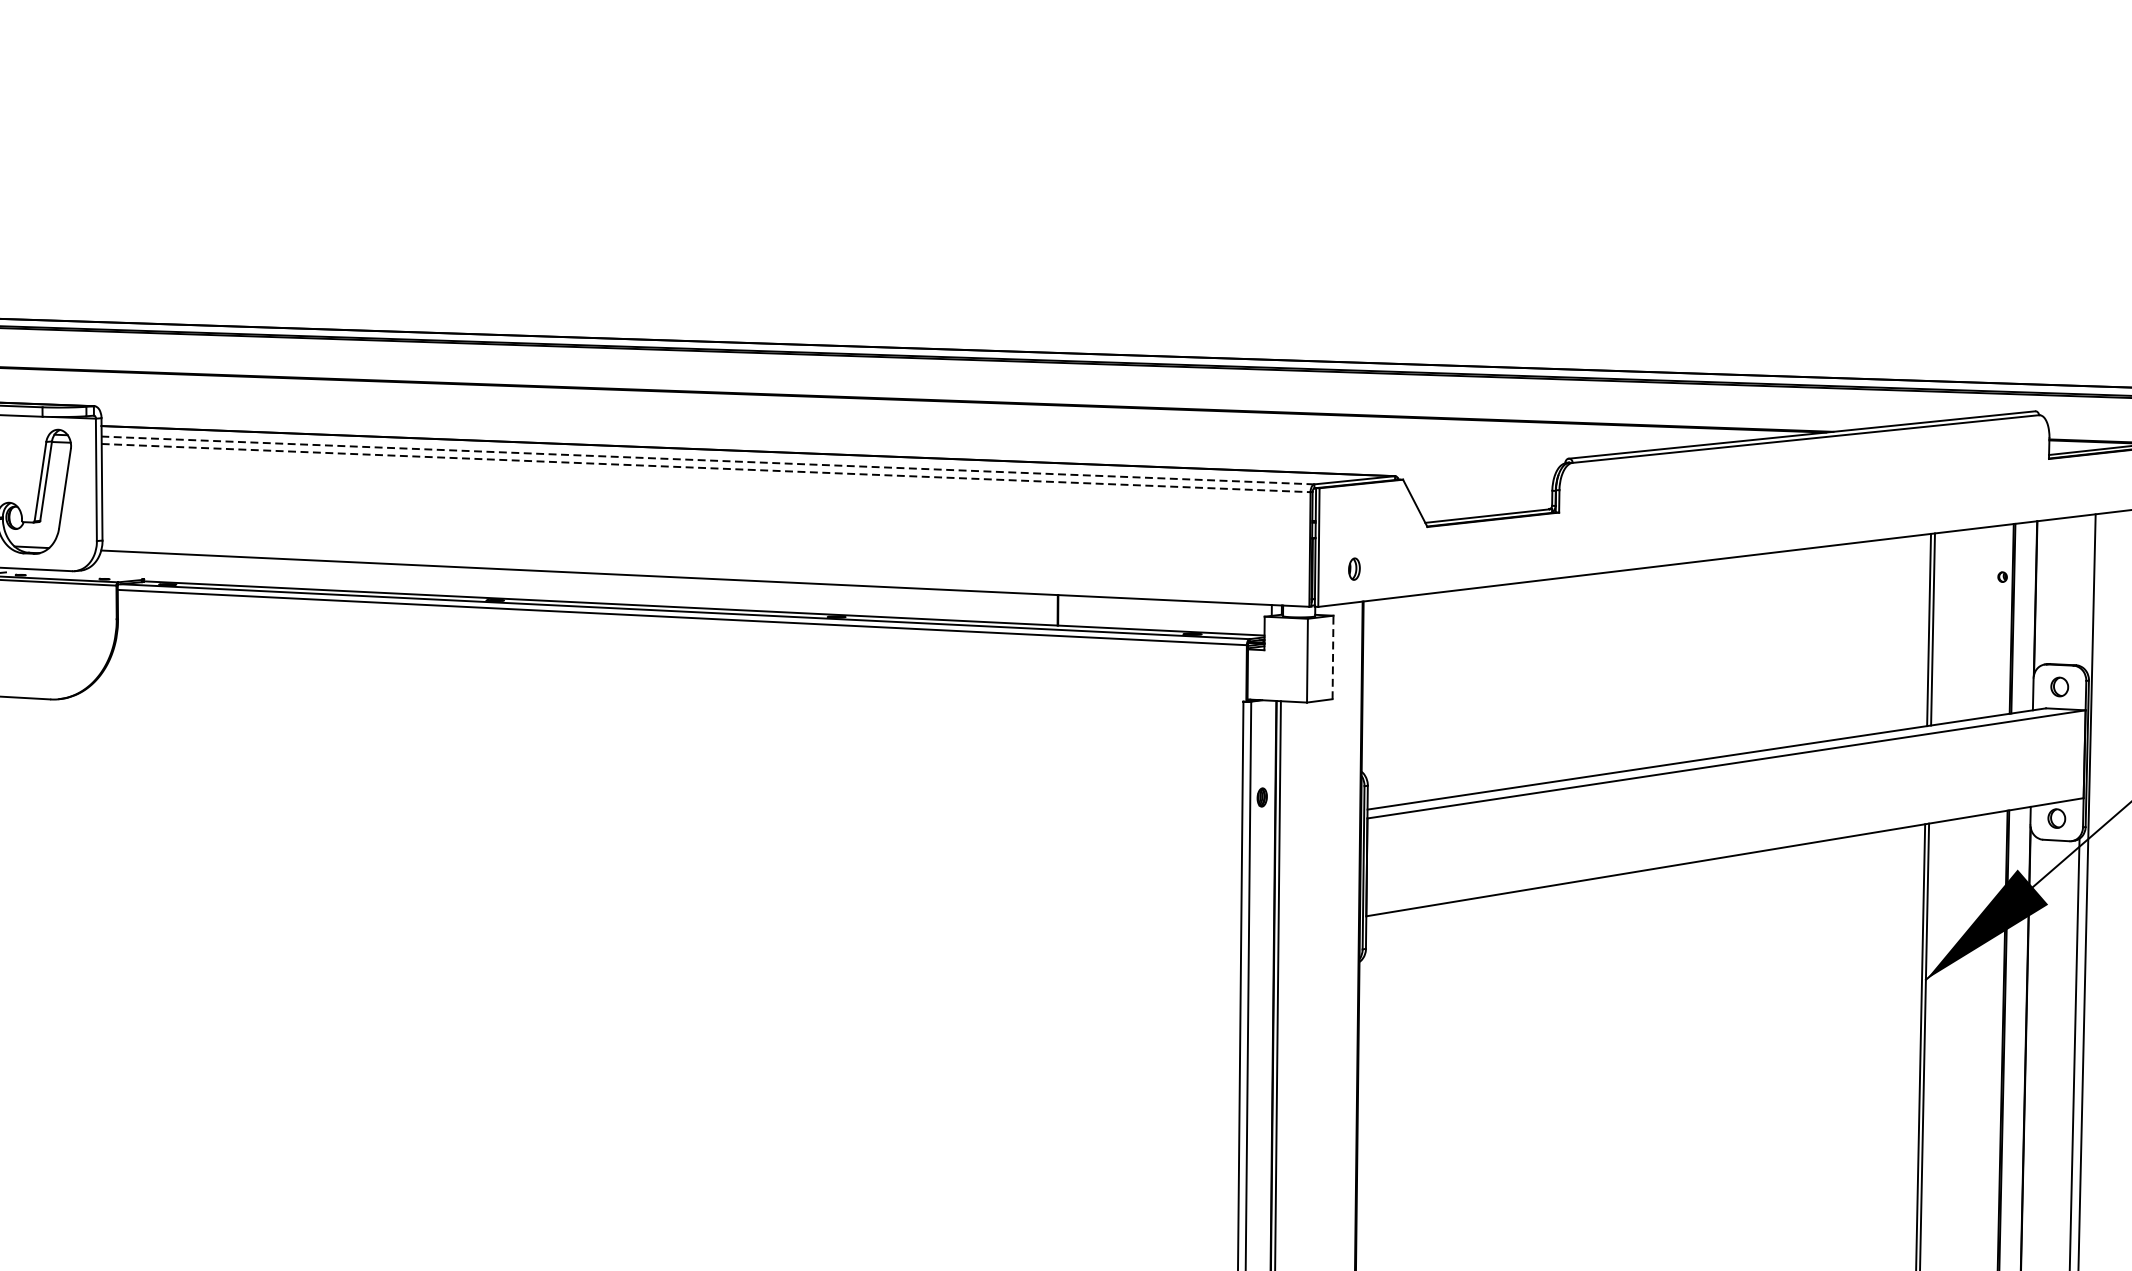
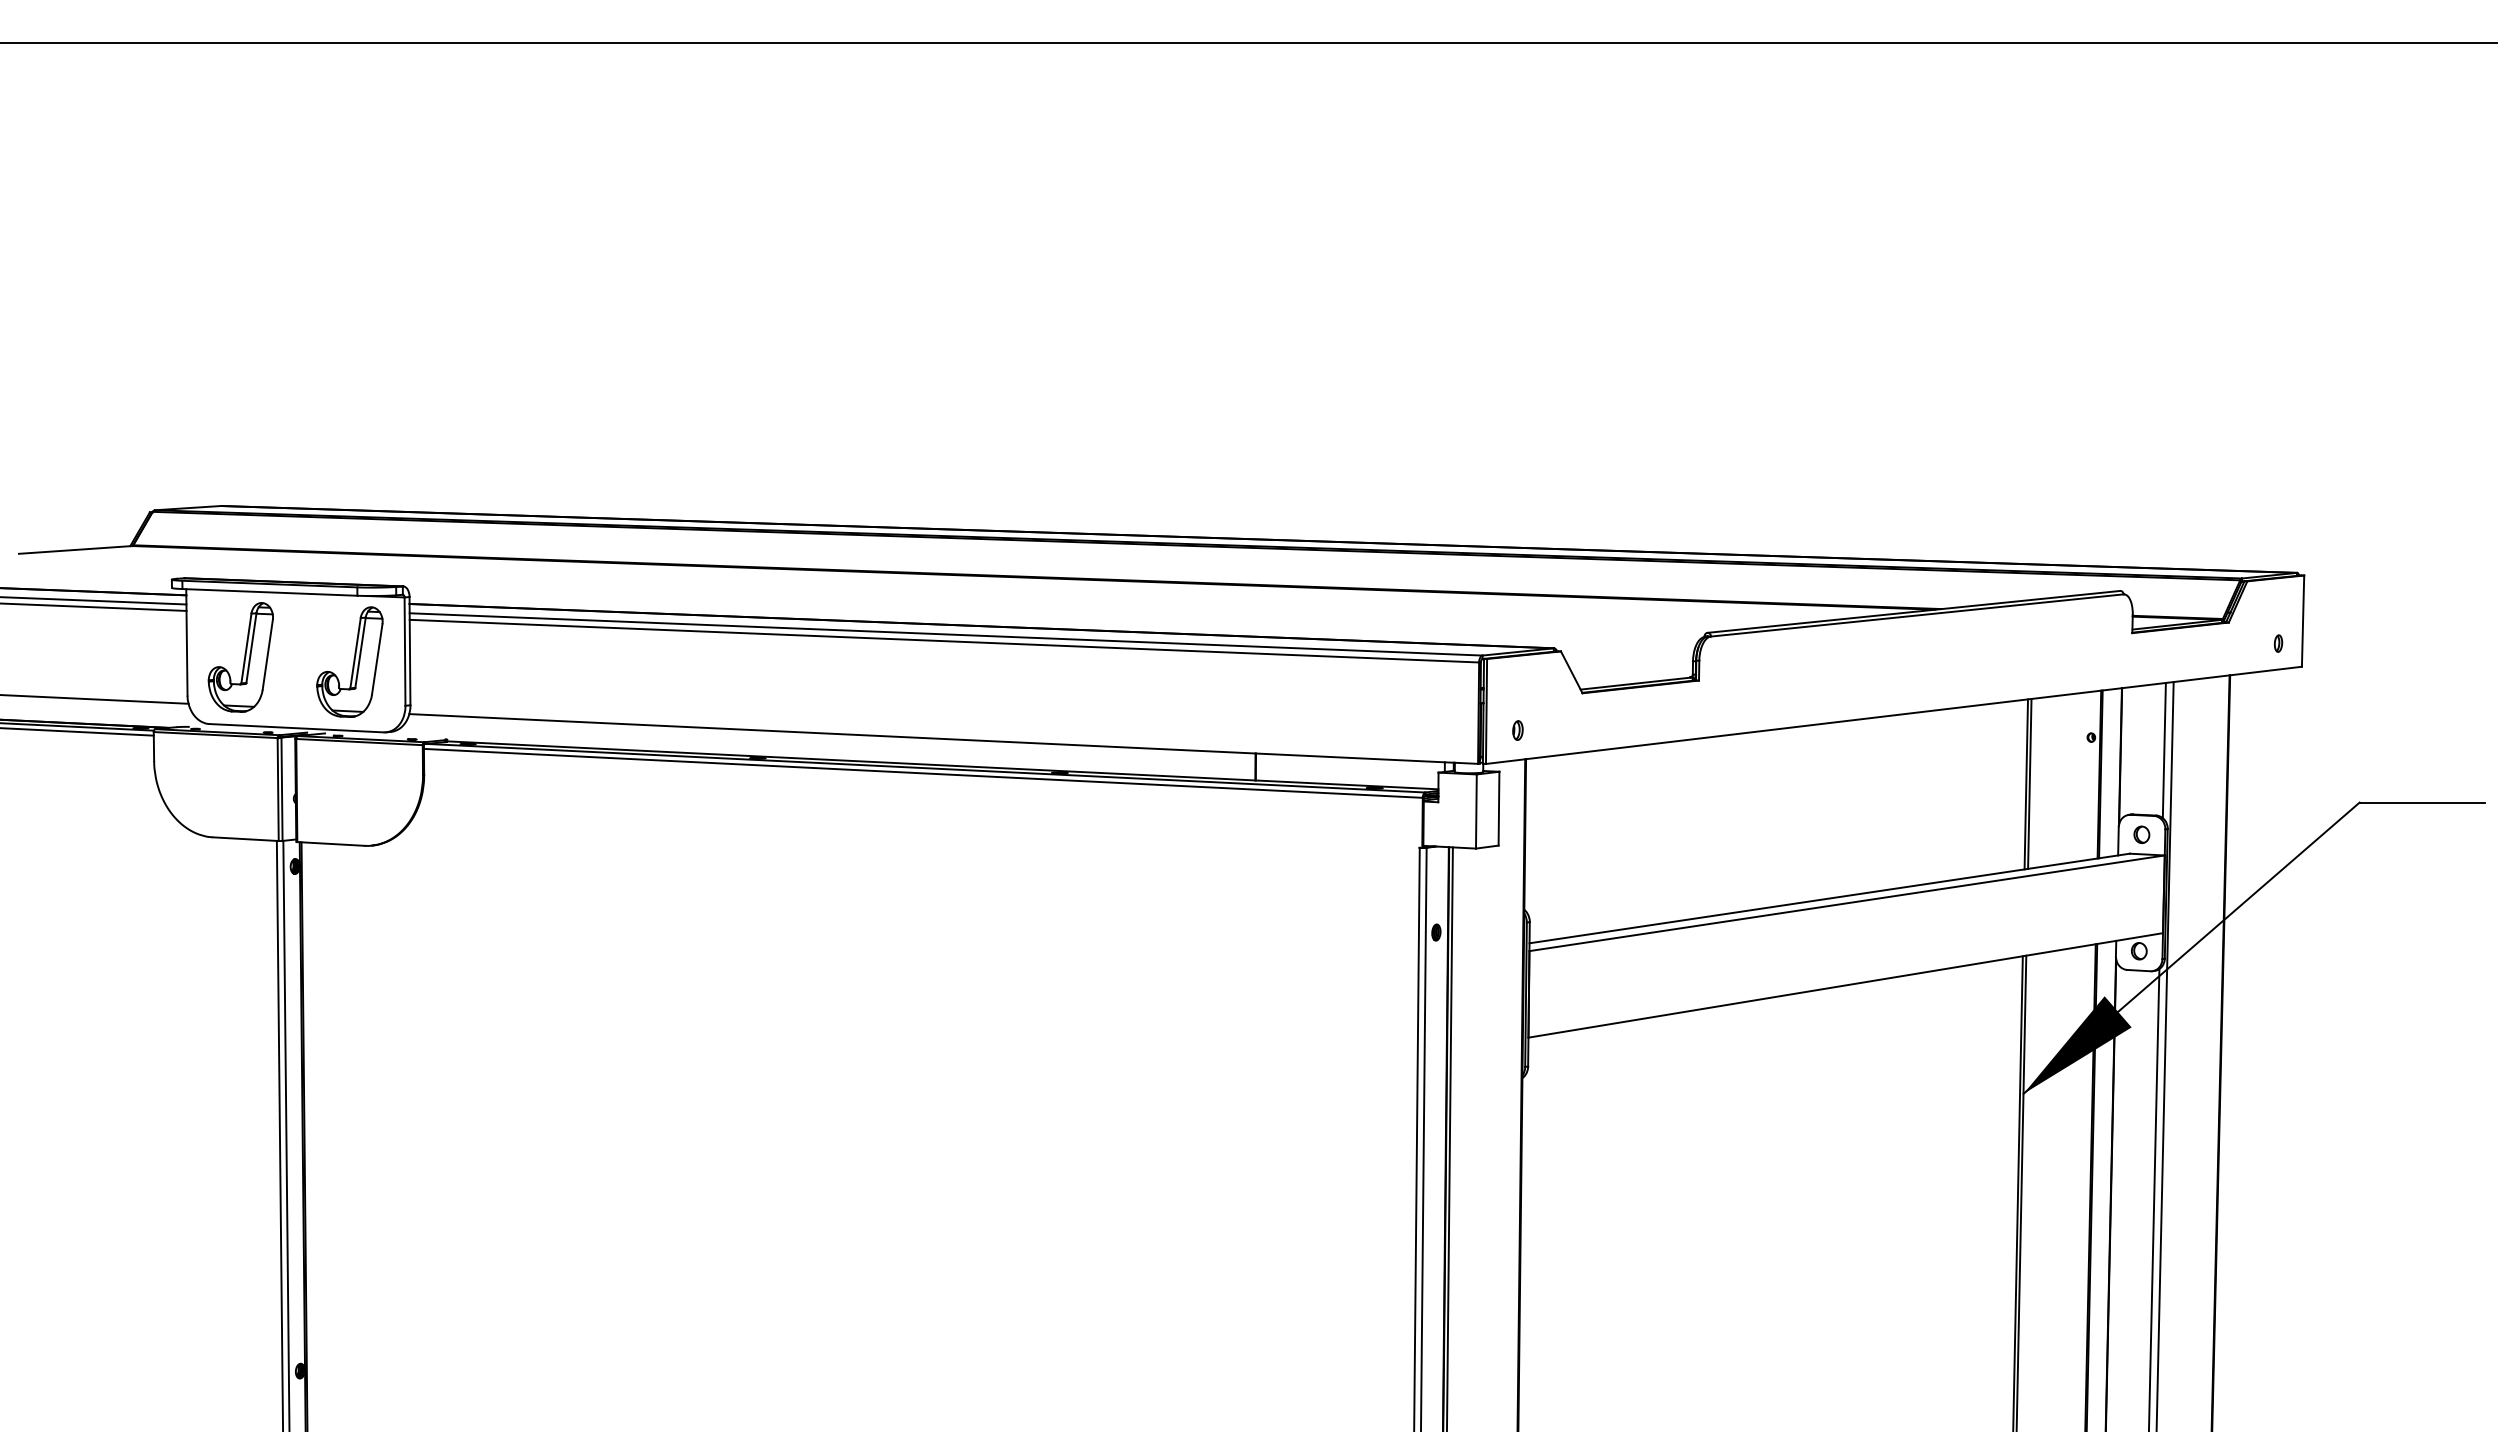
line: (708, 460) -> (946, 634), dashed -> solid
line: (706, 468) -> (944, 641), dashed -> solid
line: (2084, 591) -> (2163, 750), added
line: (1333, 657) -> (1499, 808), dashed -> solid

